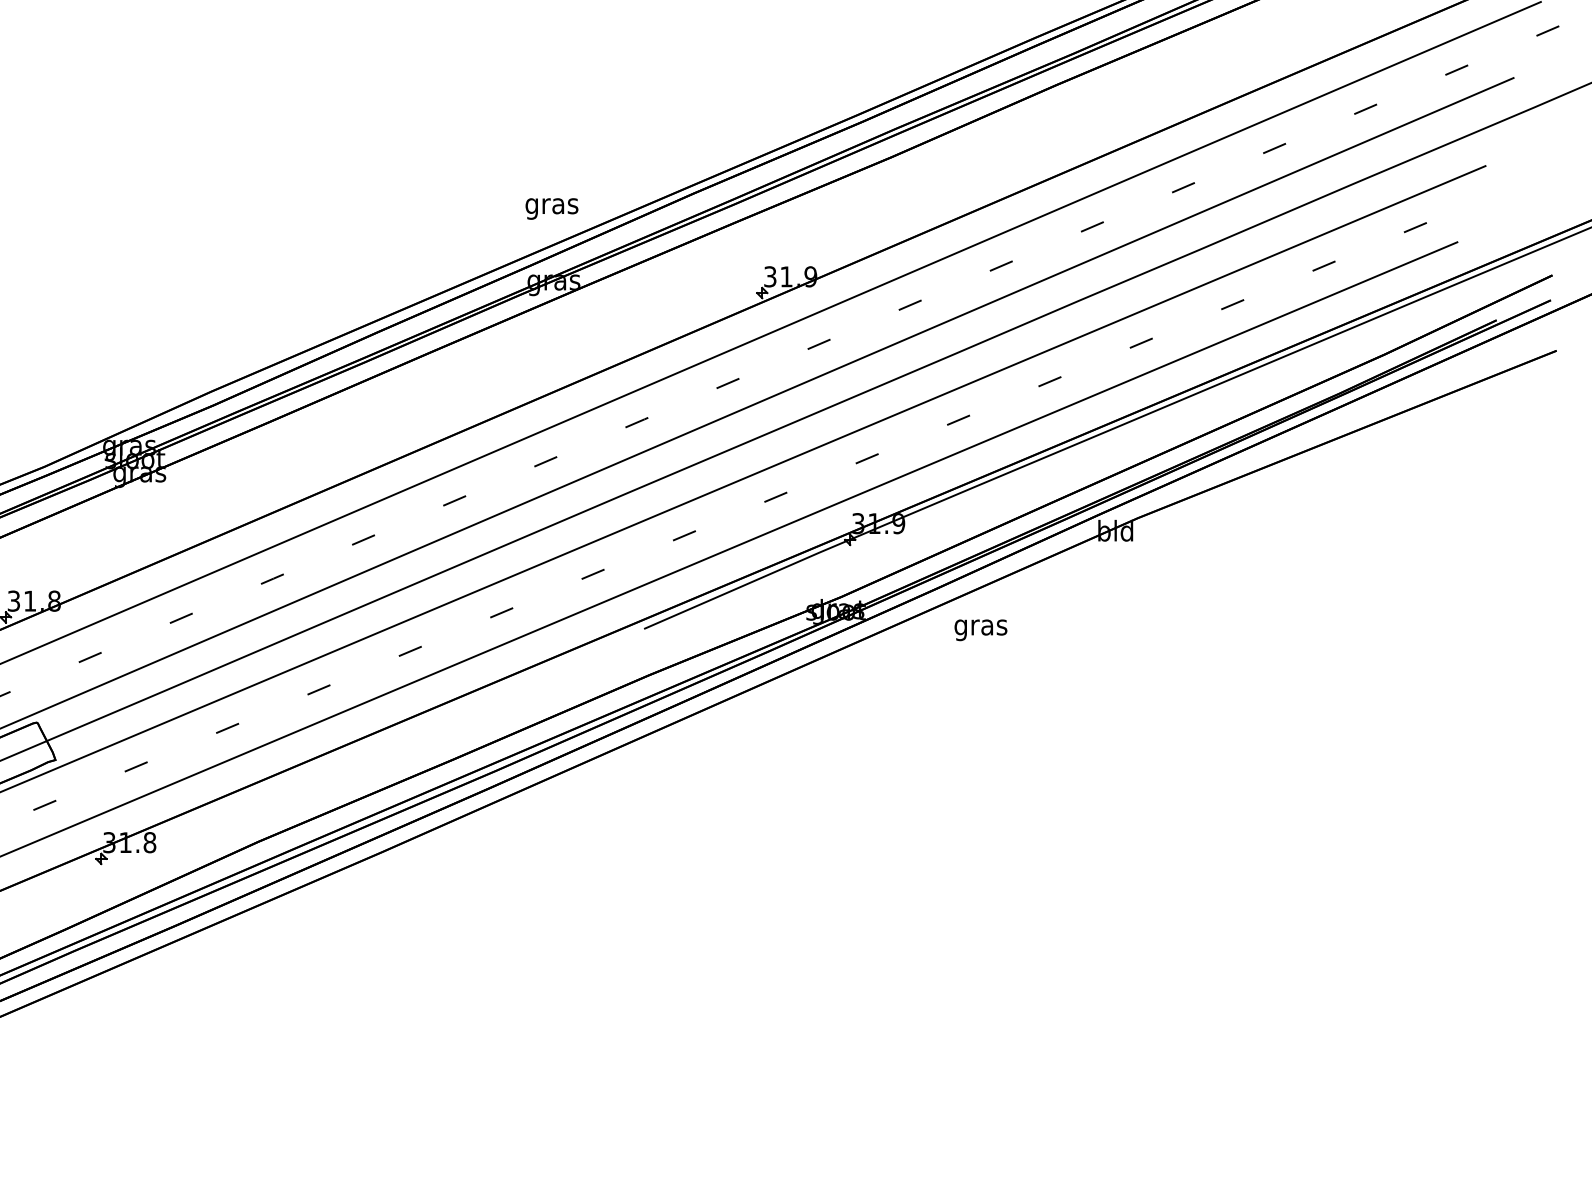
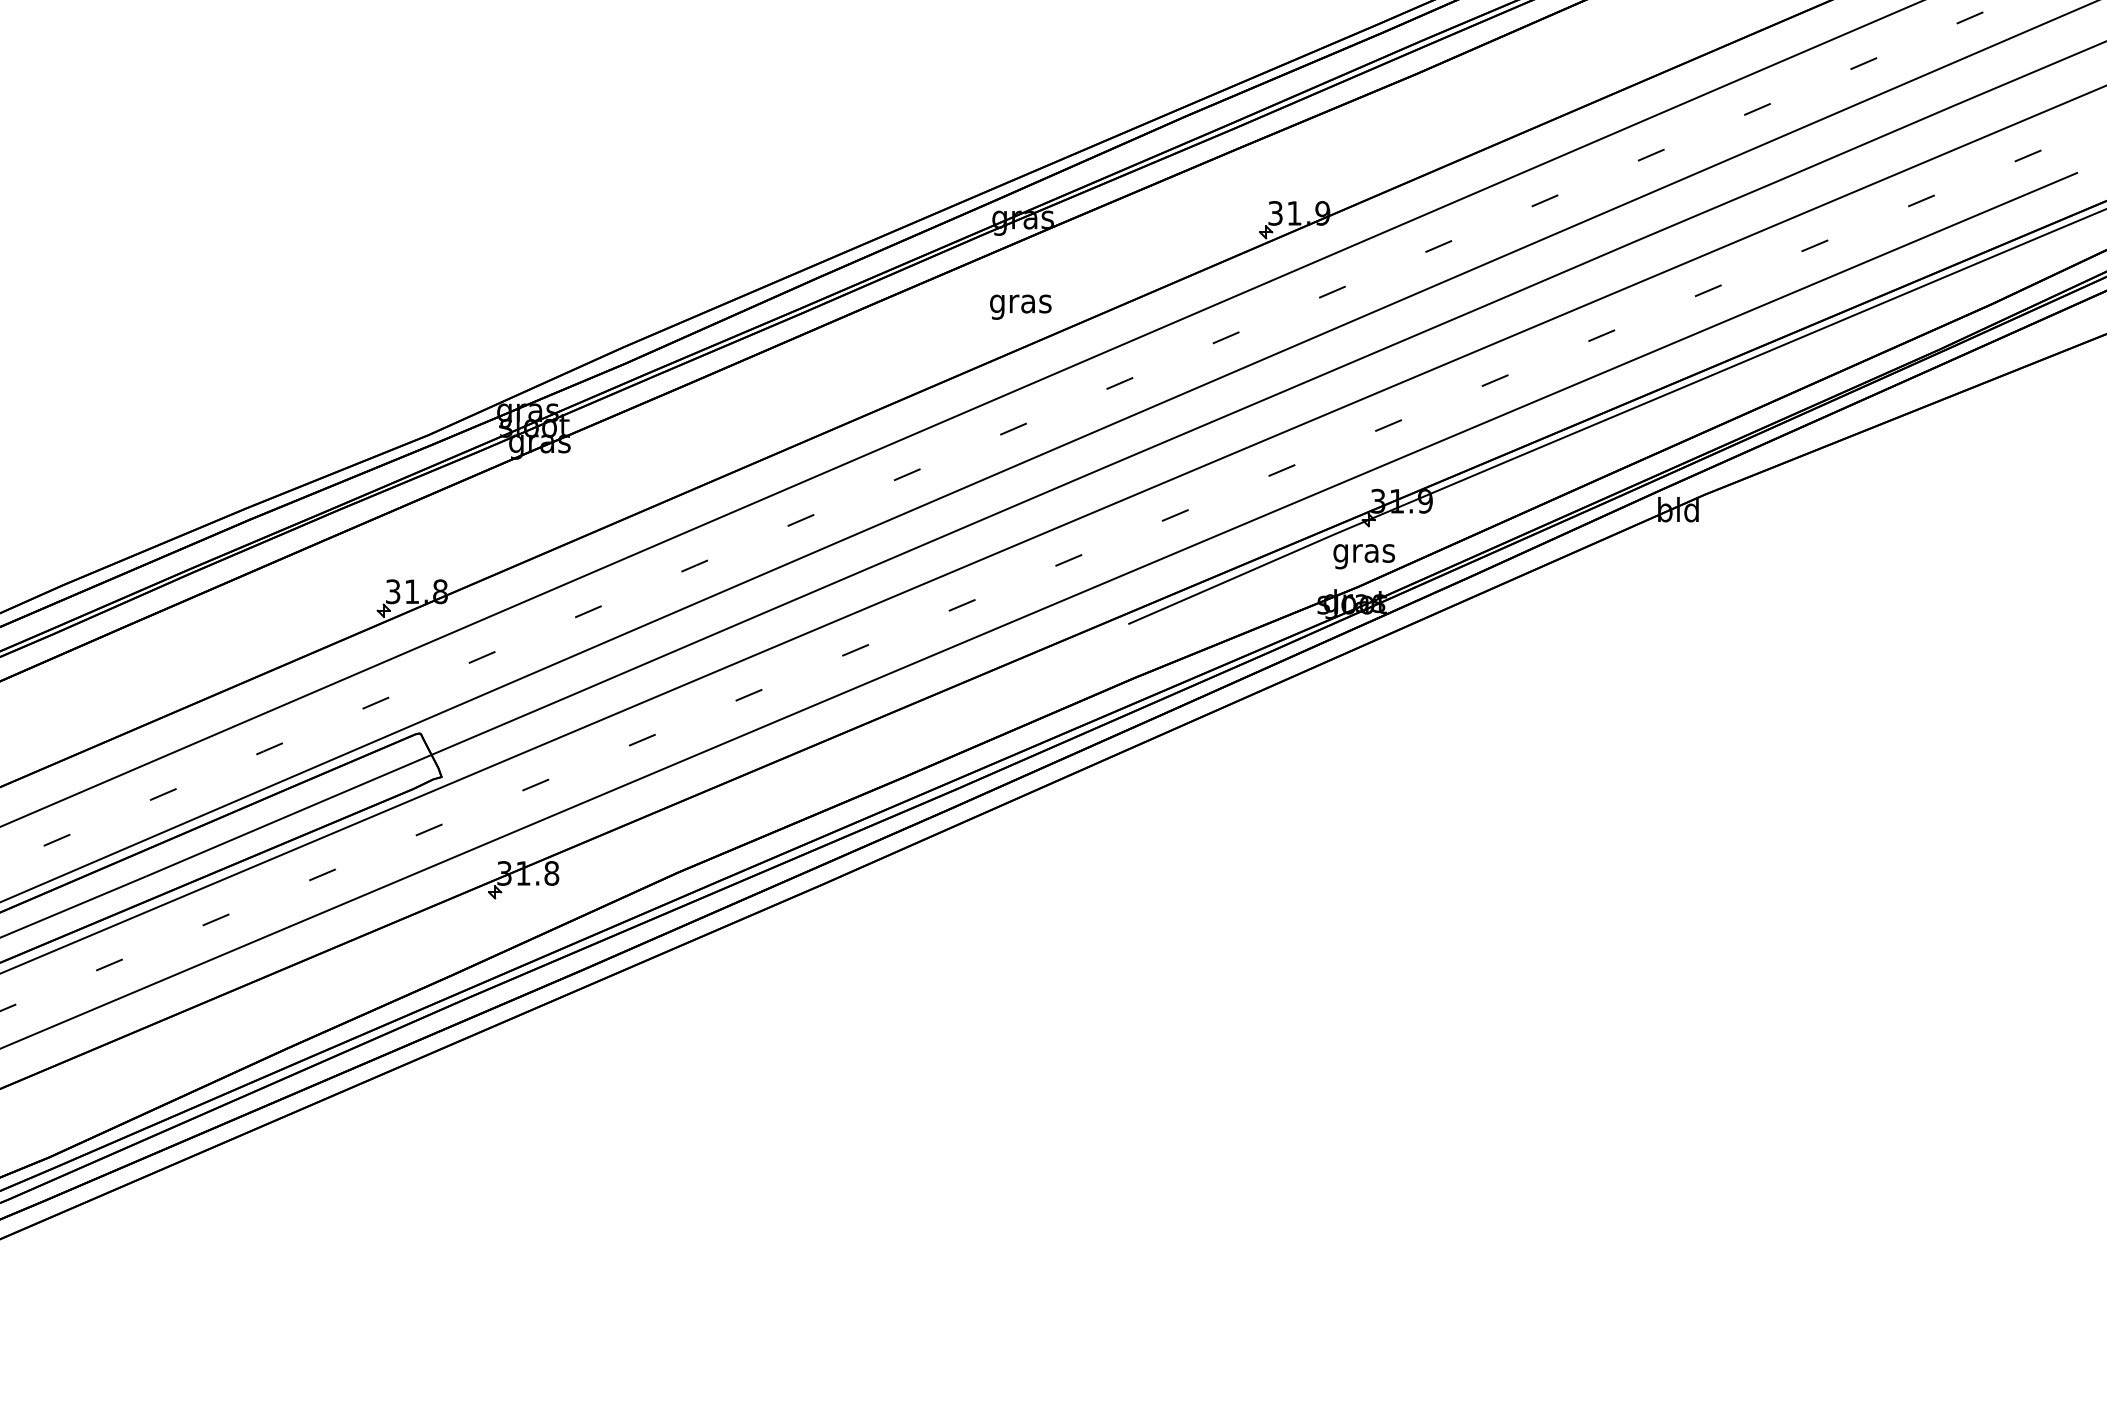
text: (551, 208) -> (1020, 306), moved
text: (981, 630) -> (1364, 556), moved

